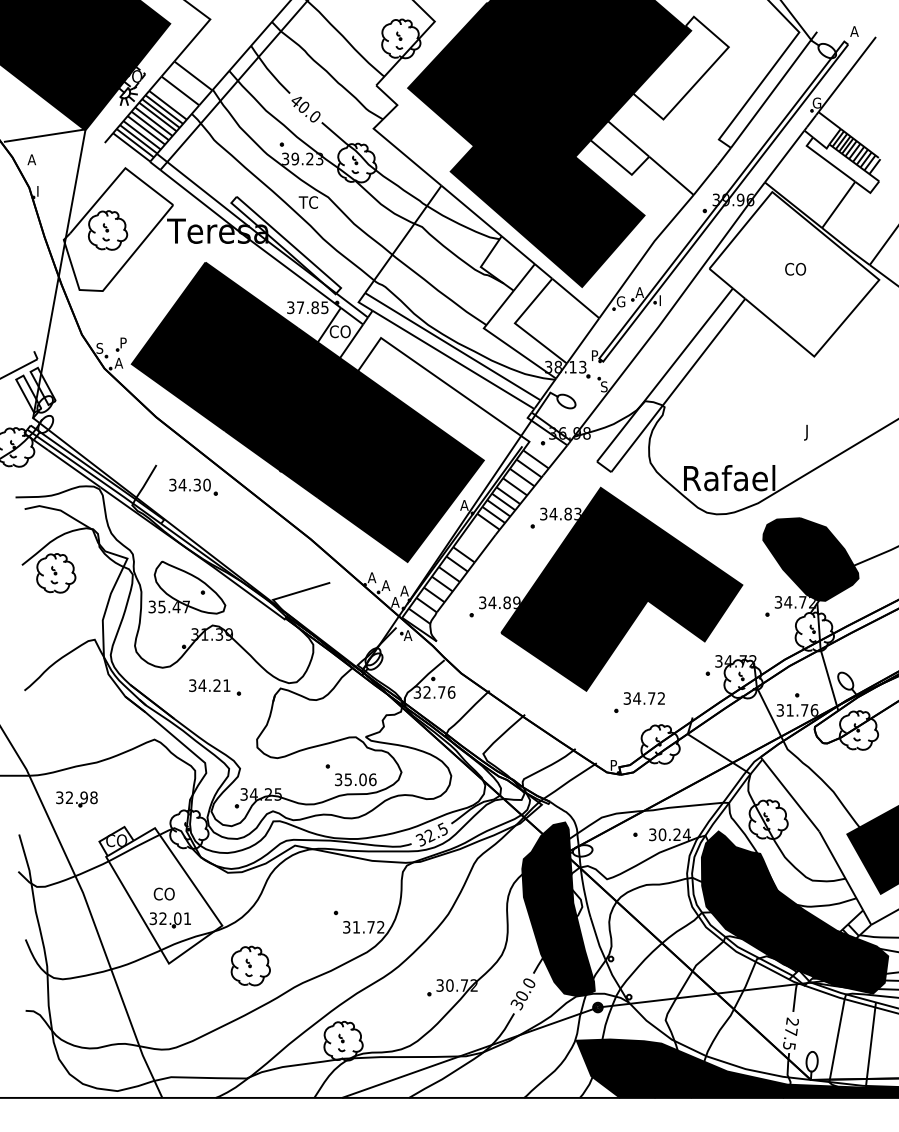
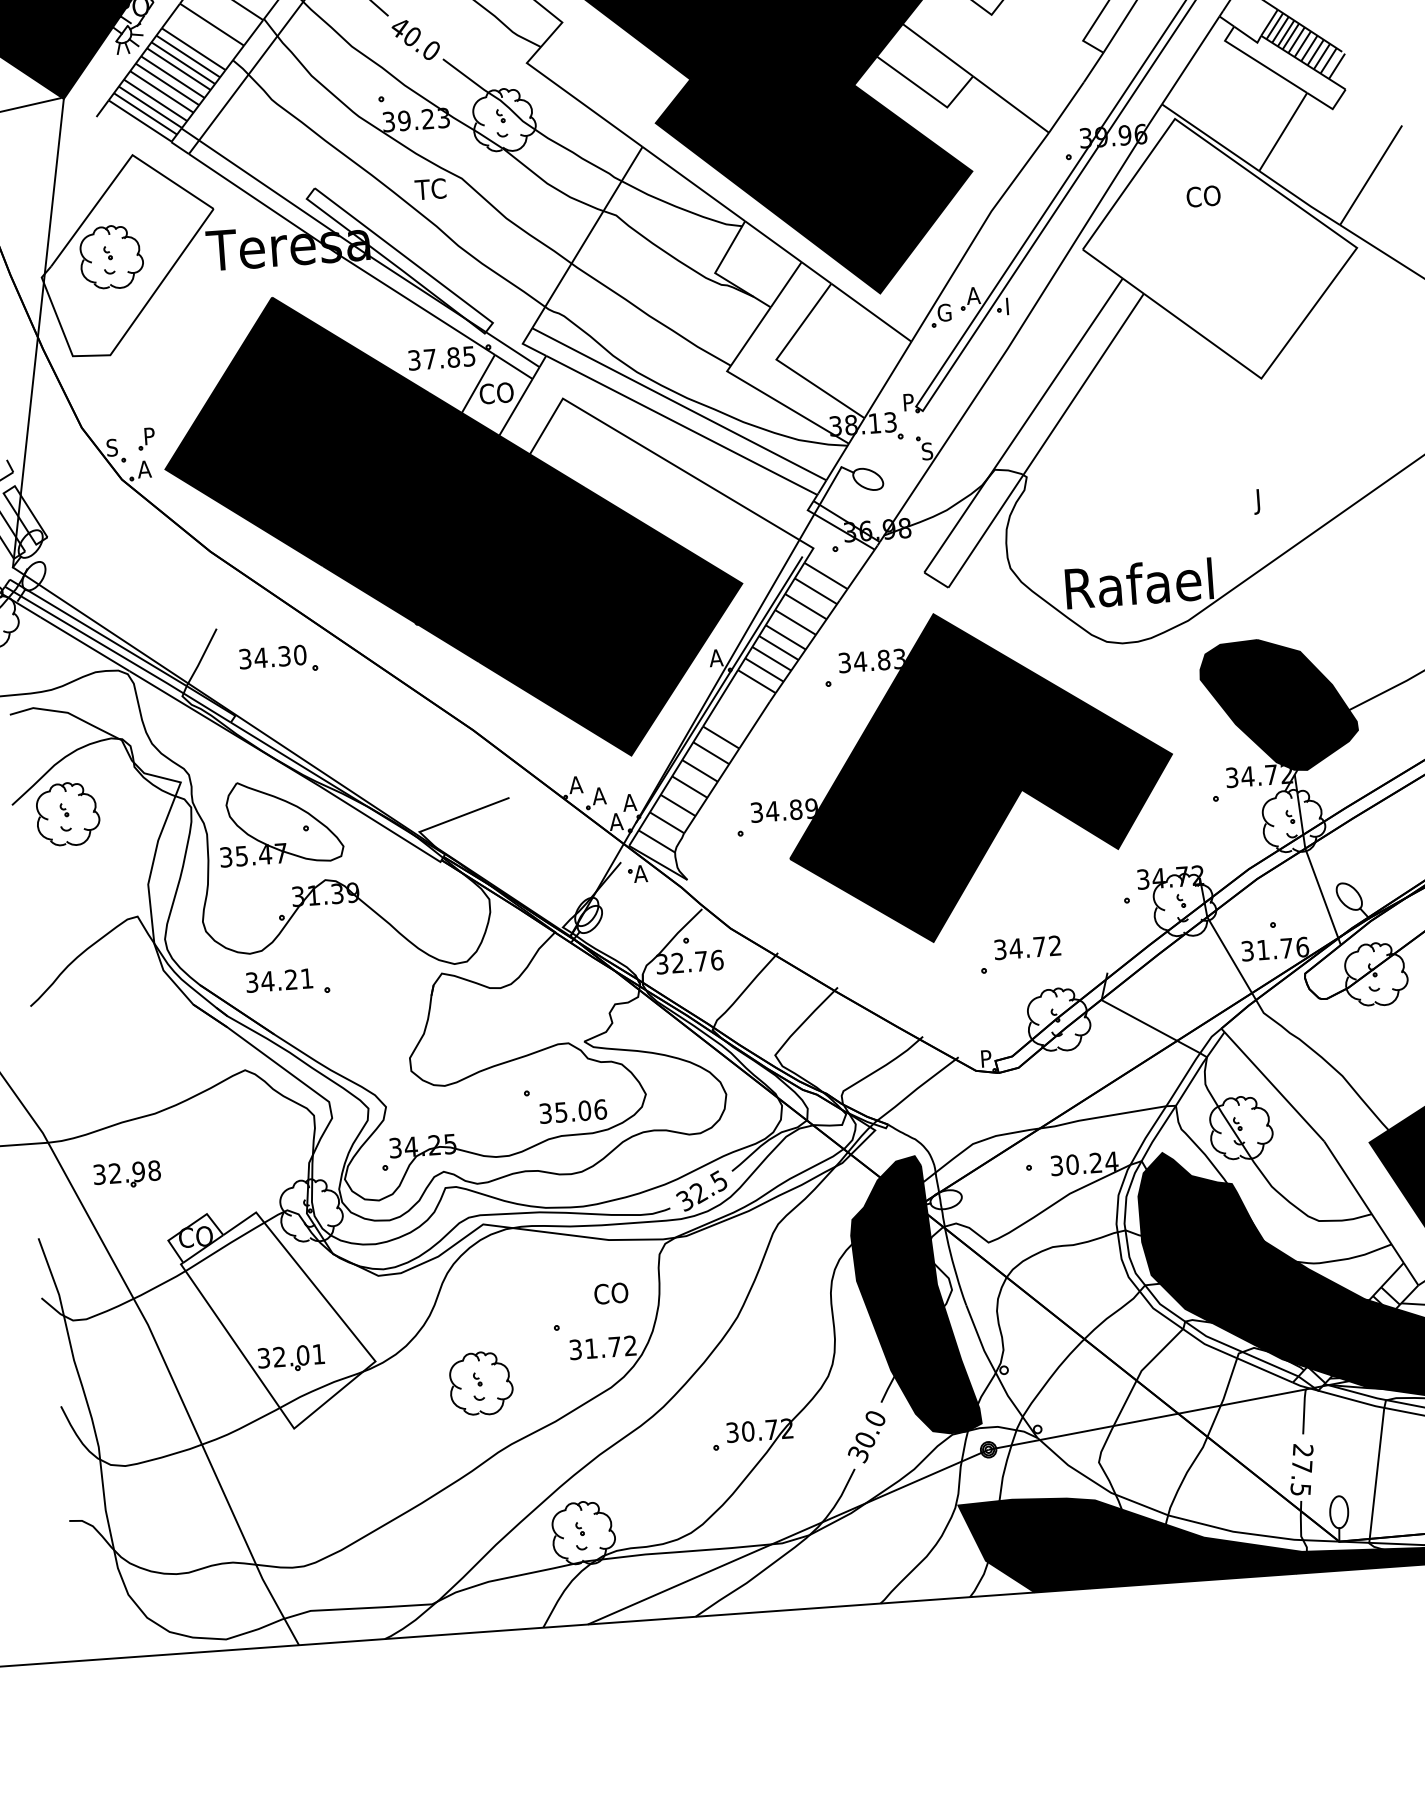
text: (795, 268) -> (1203, 195), moved
part: (215, 687) -> (288, 982), moved
text: (163, 893) -> (609, 1292), moved
part: (250, 965) -> (480, 1382), moved

